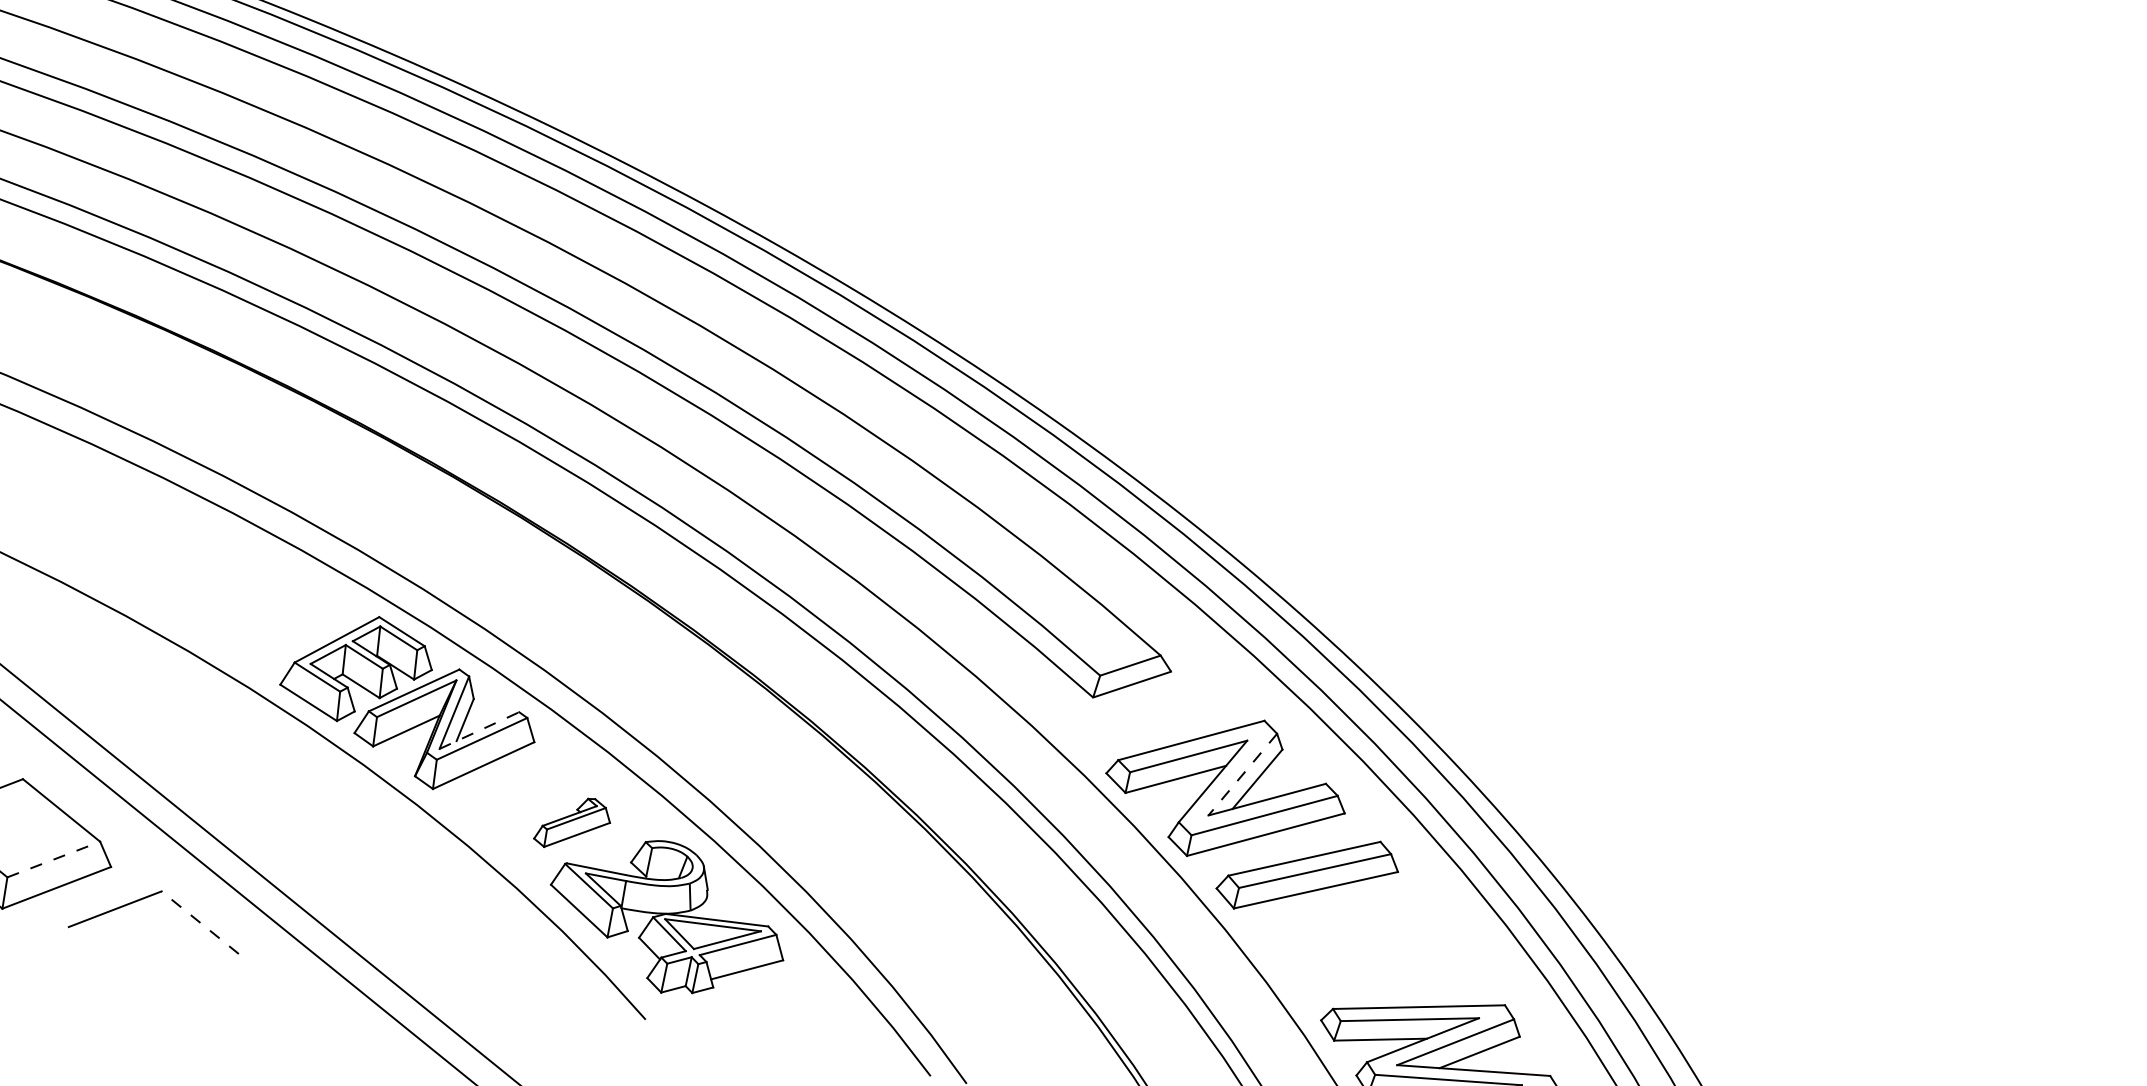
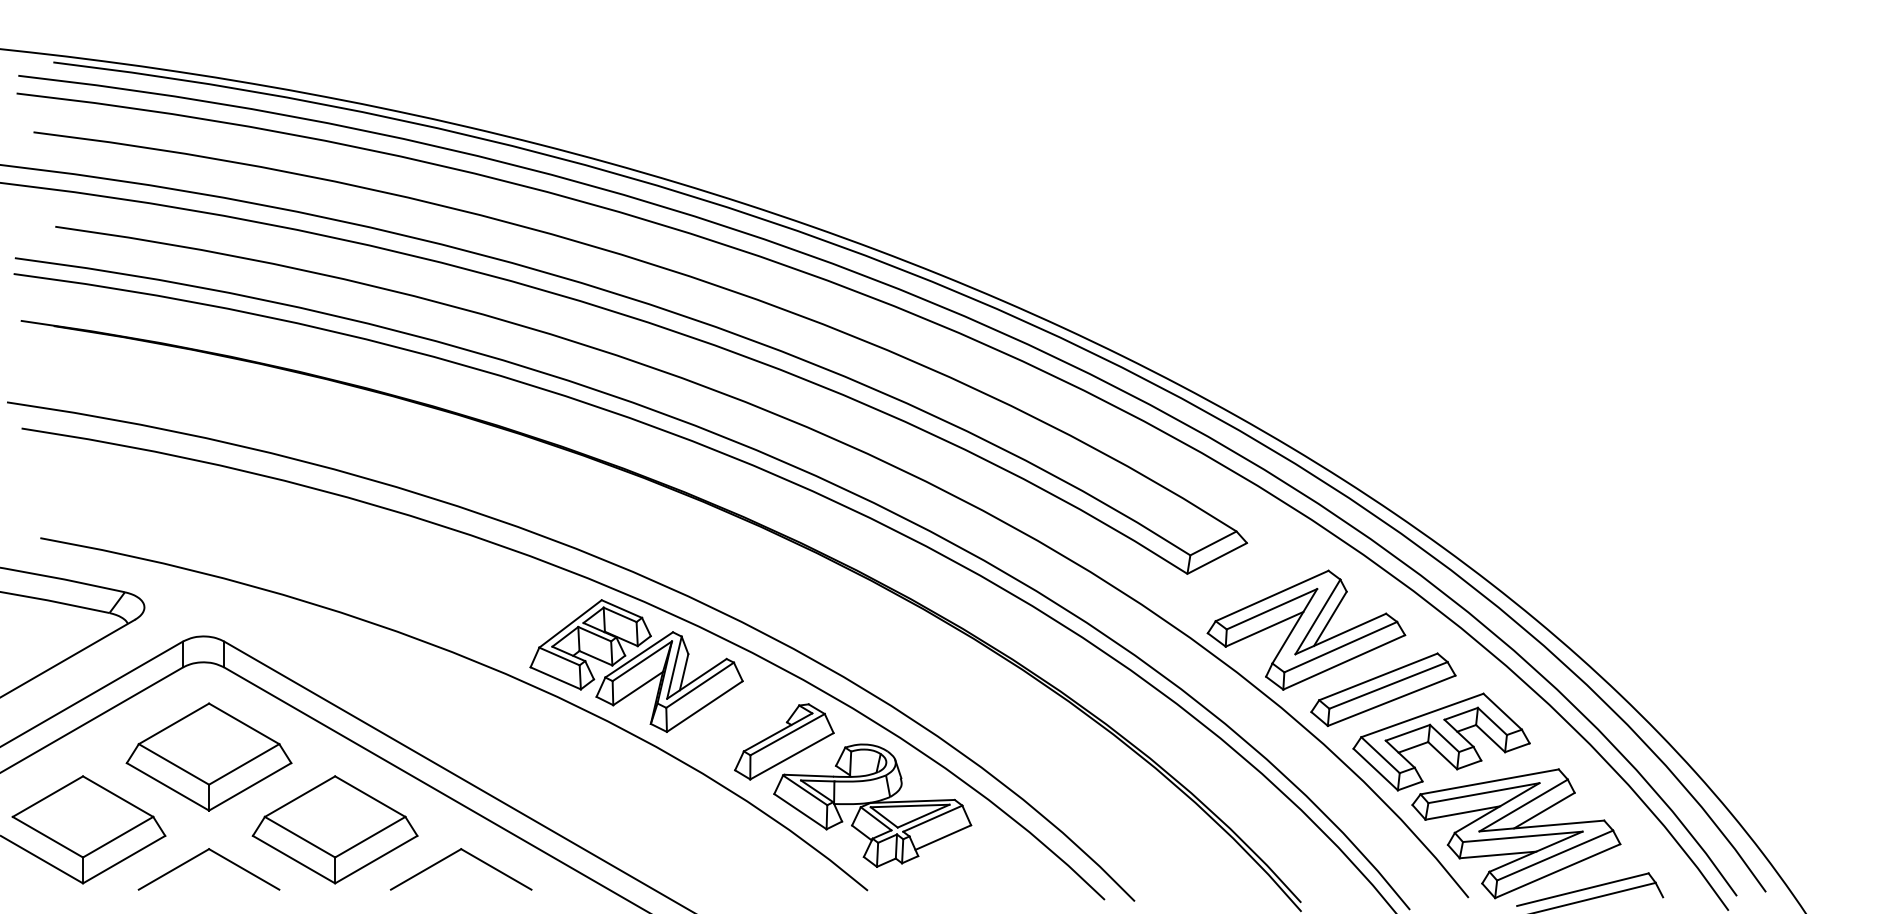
line: (478, 730) -> (696, 678), dashed -> solid
line: (1242, 774) -> (1317, 616), dashed -> solid
part: (573, 823) -> (784, 741), size x1.67
line: (54, 859) -> (370, 837), dashed -> solid
line: (200, 922) -> (496, 869), dashed -> solid
part: (1368, 949) -> (1441, 741), added

